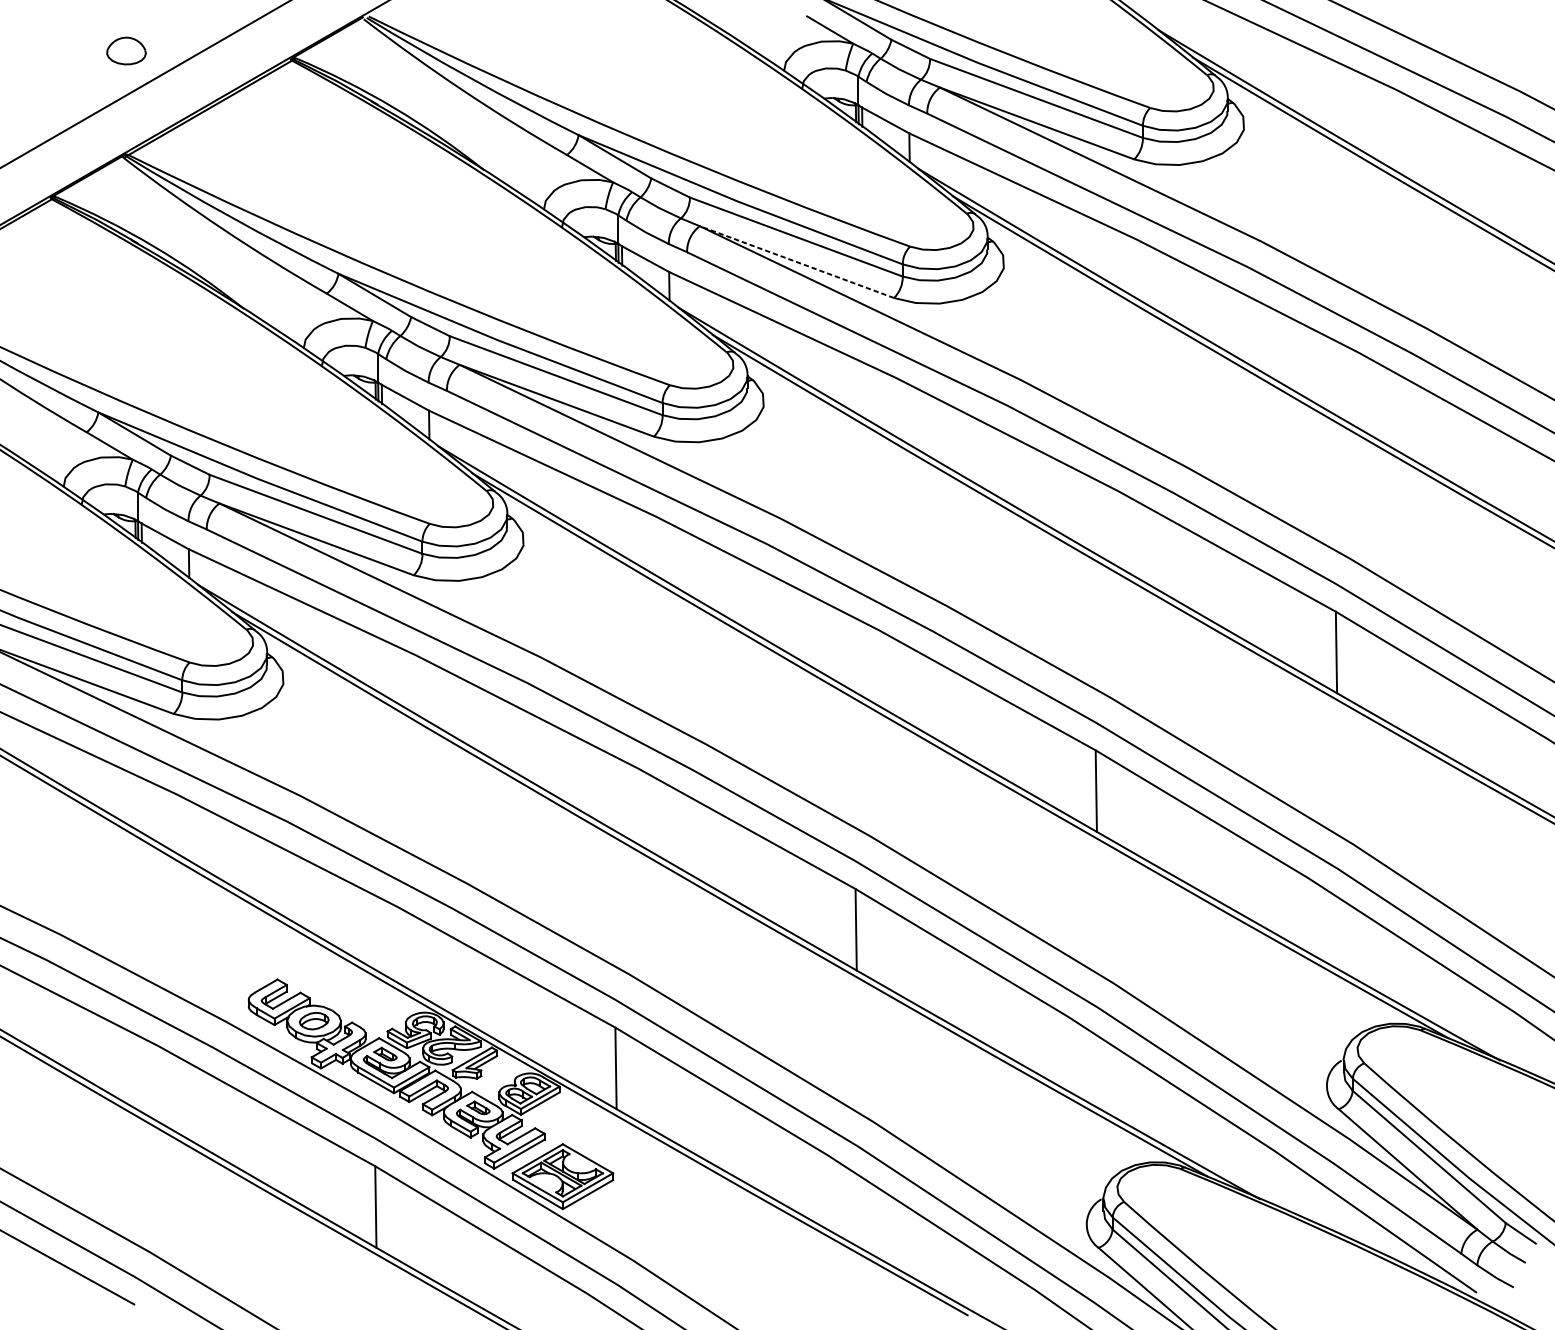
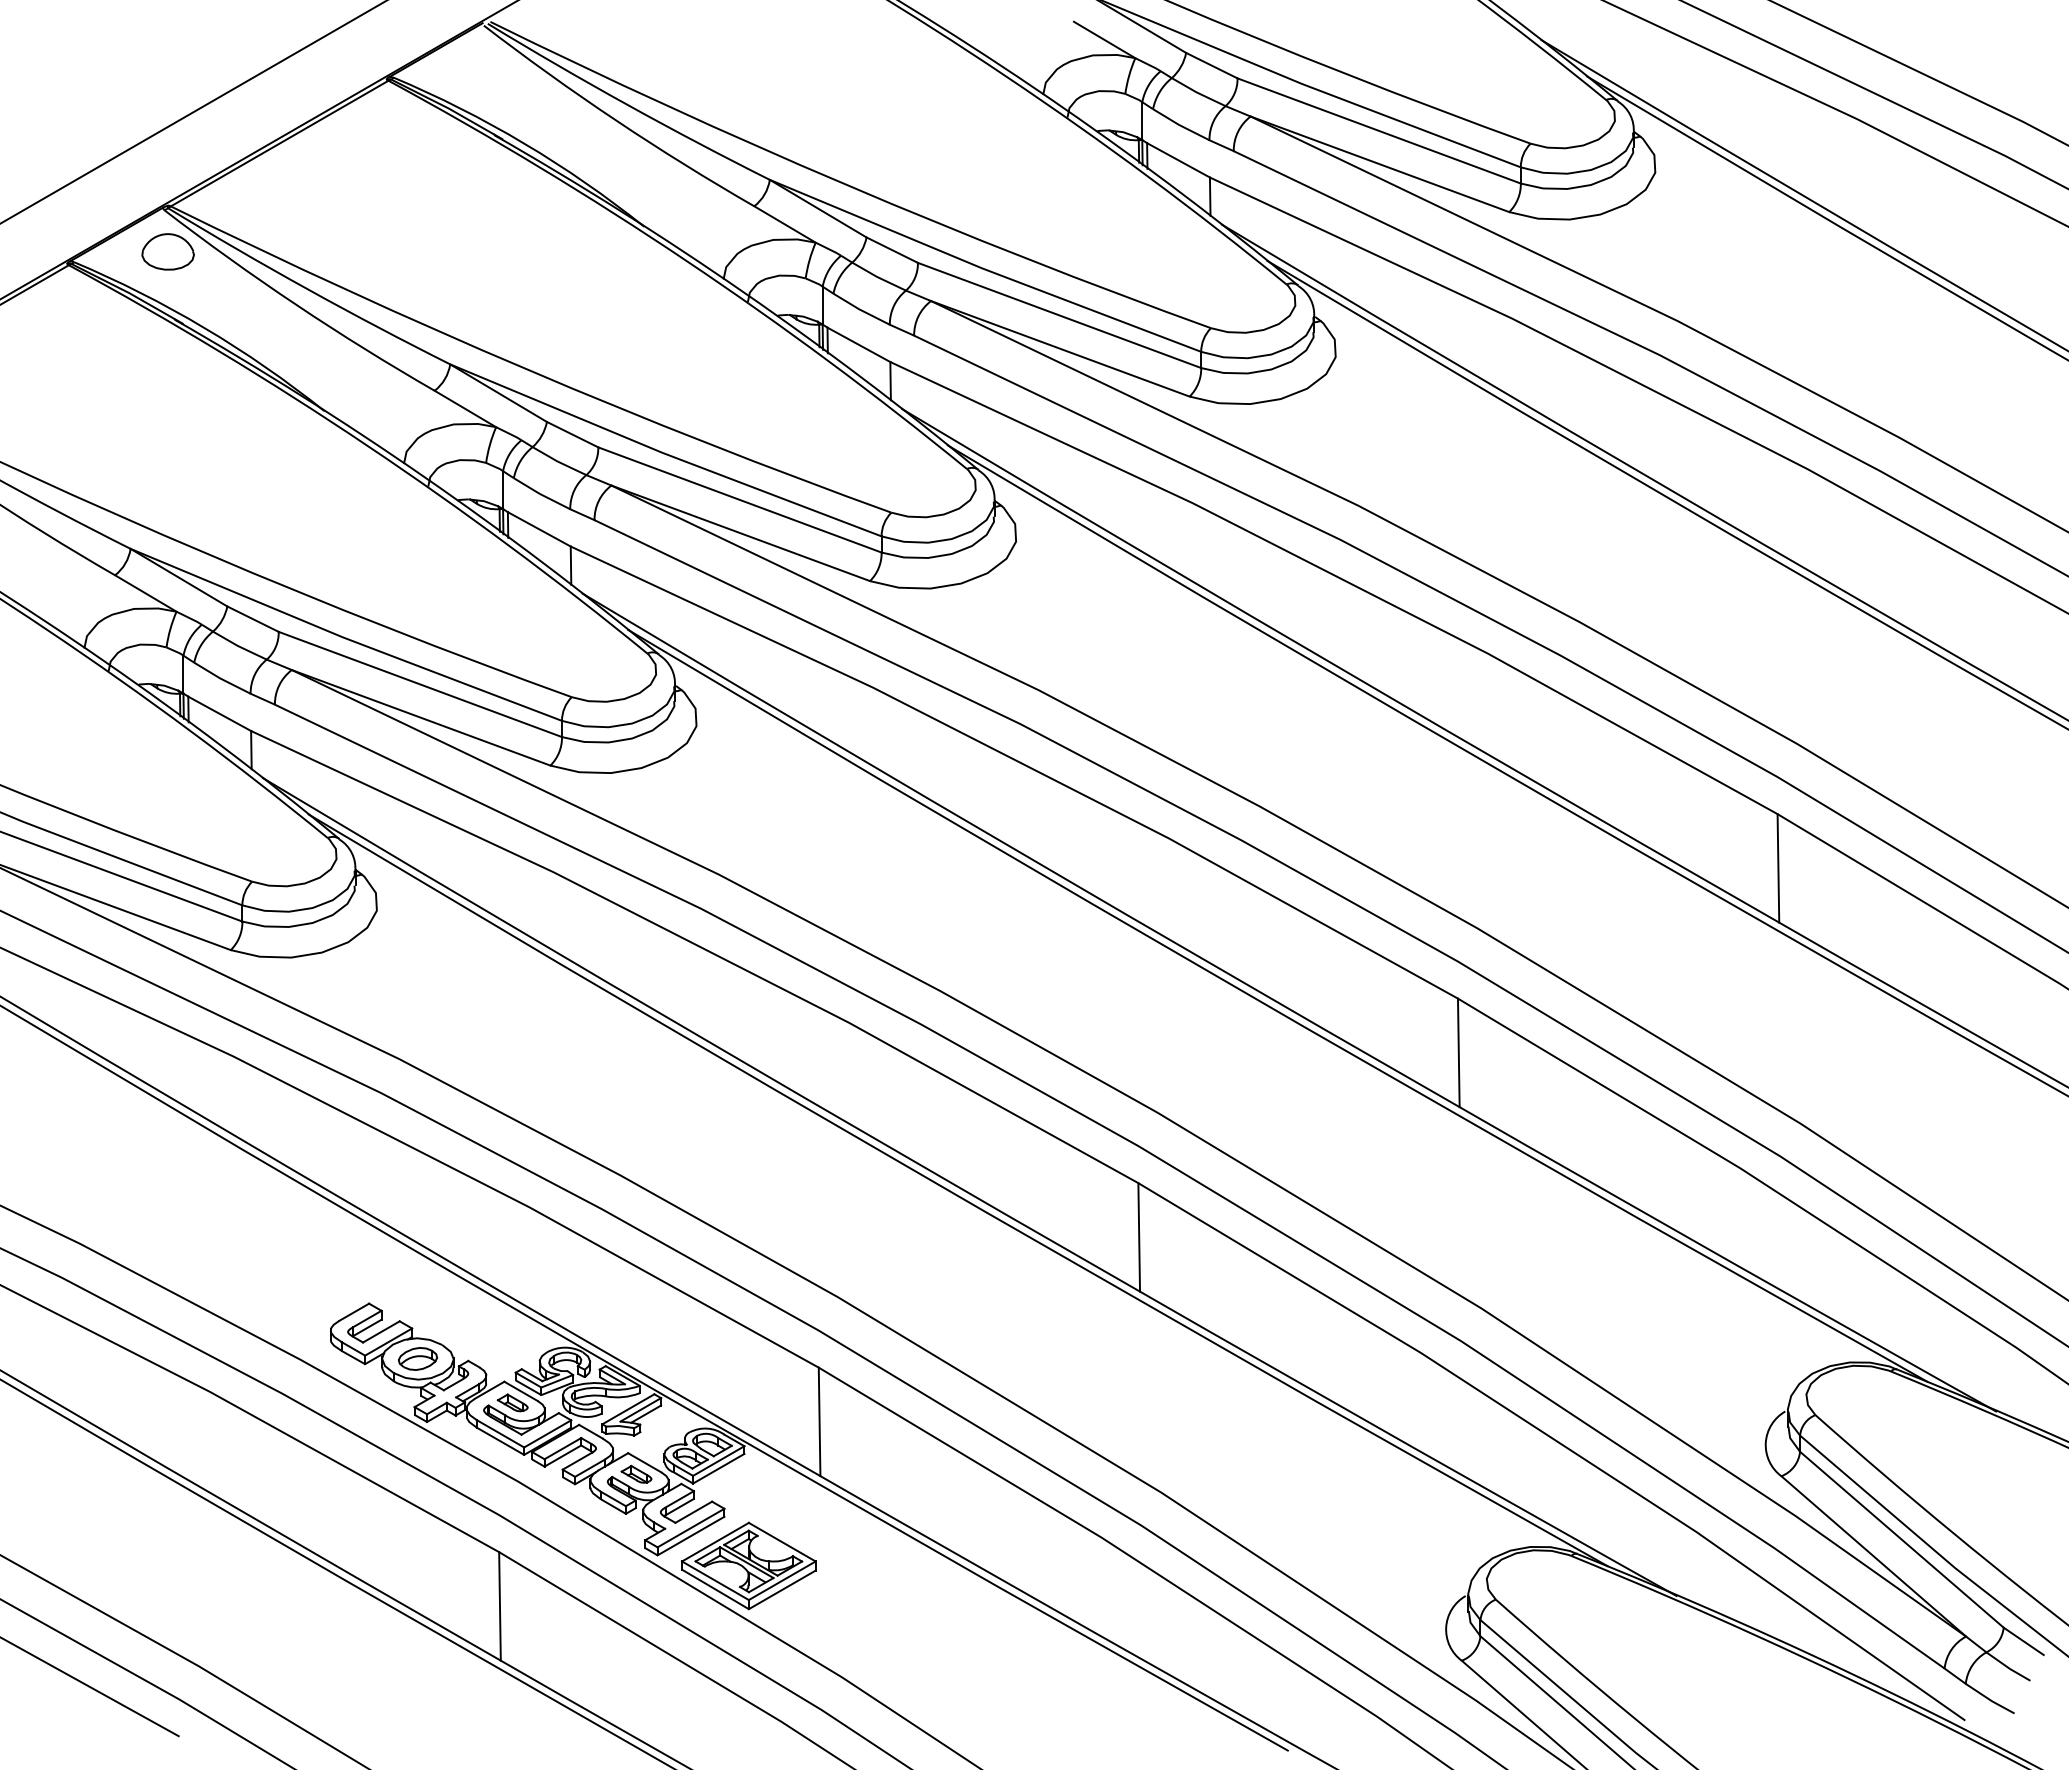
part: (126, 50) -> (167, 251), moved
line: (797, 261) -> (1060, 348), dashed -> solid

